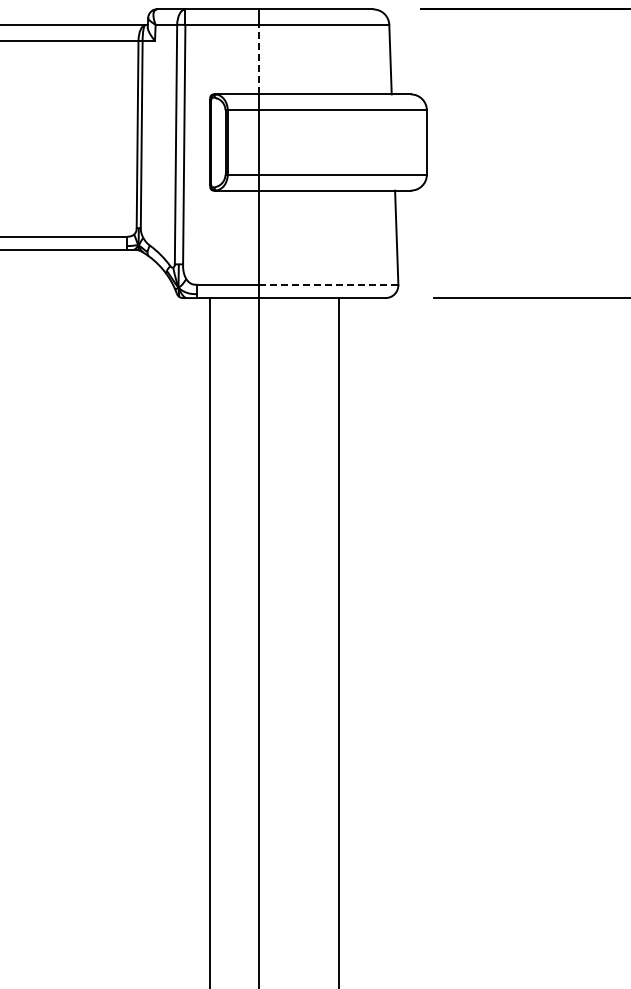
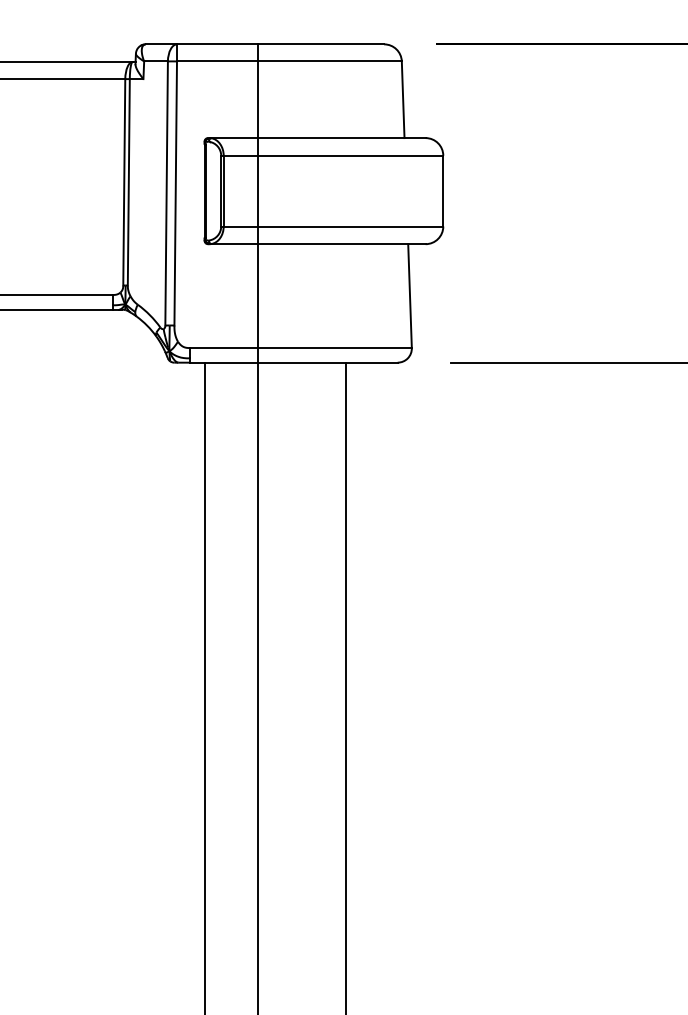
line: (258, 59) -> (257, 99), dashed -> solid
line: (328, 284) -> (334, 347), dashed -> solid

